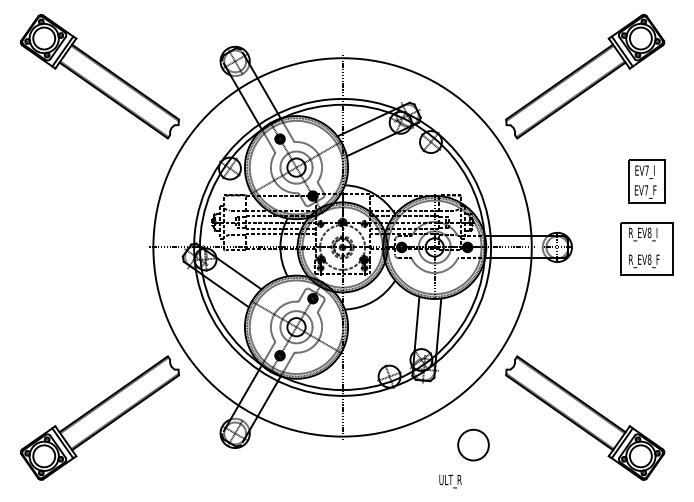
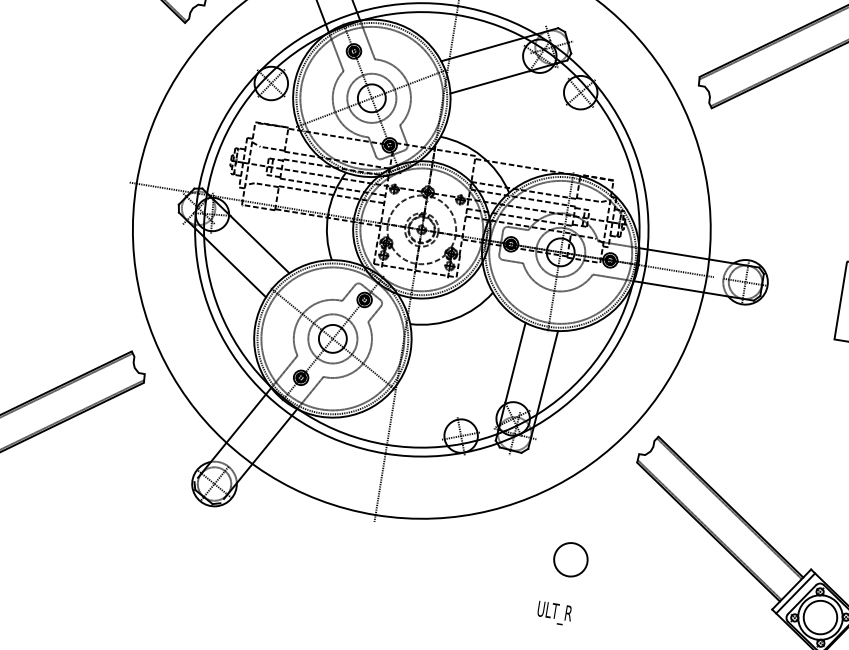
circle: (473, 444) -> (571, 558), size x0.71
text: (450, 481) -> (554, 613), moved

